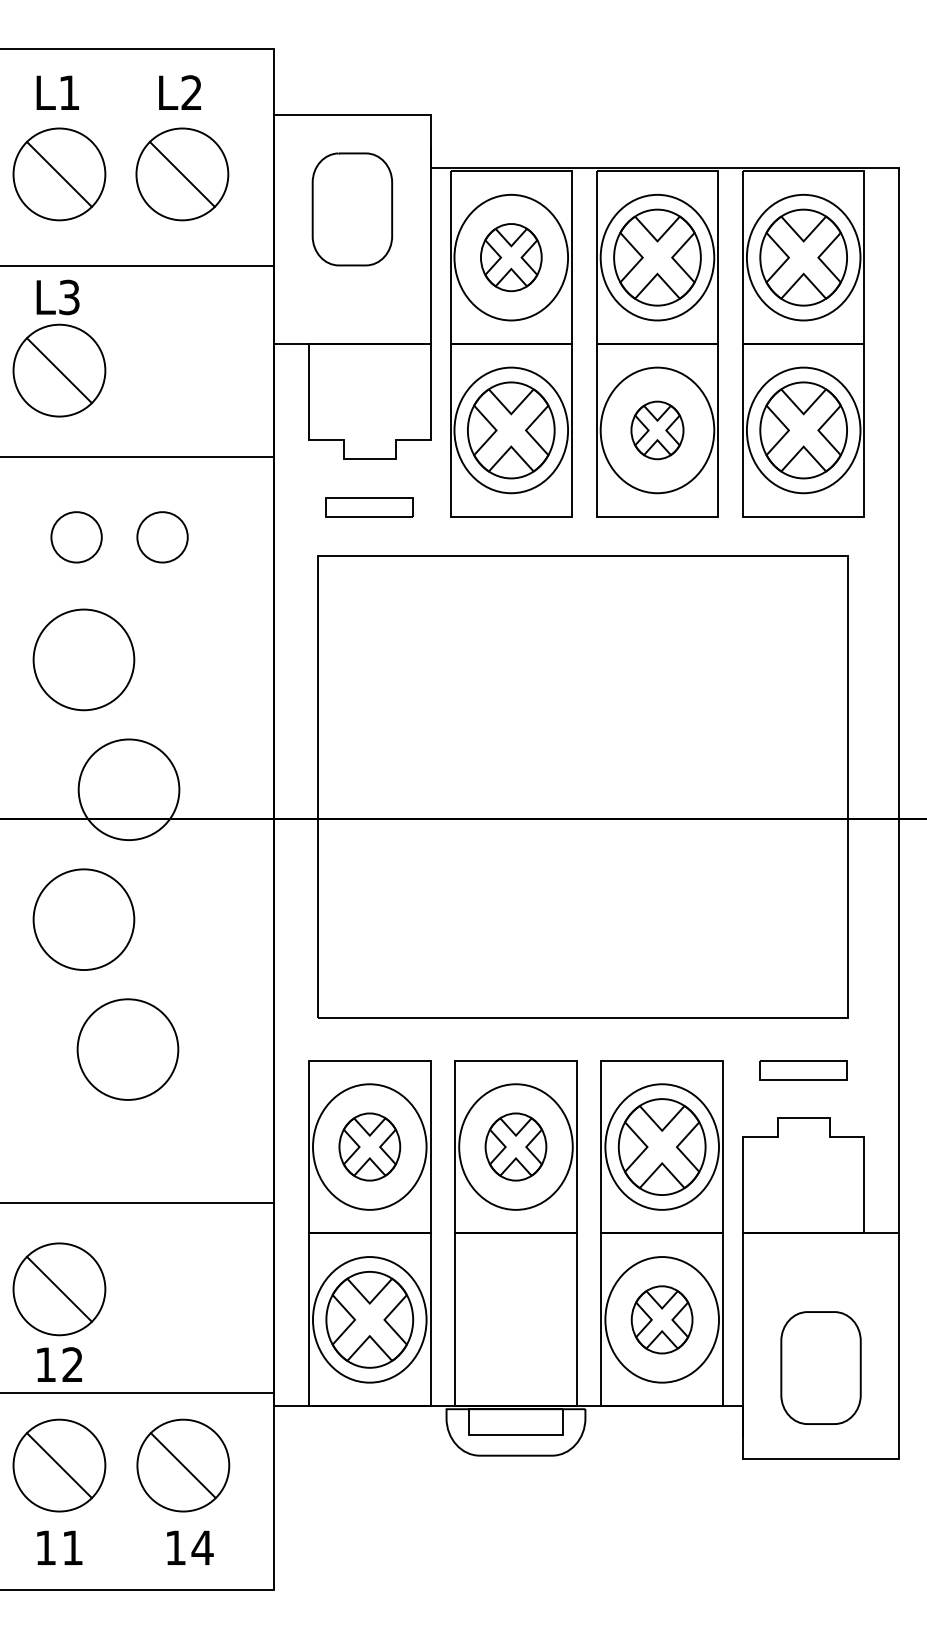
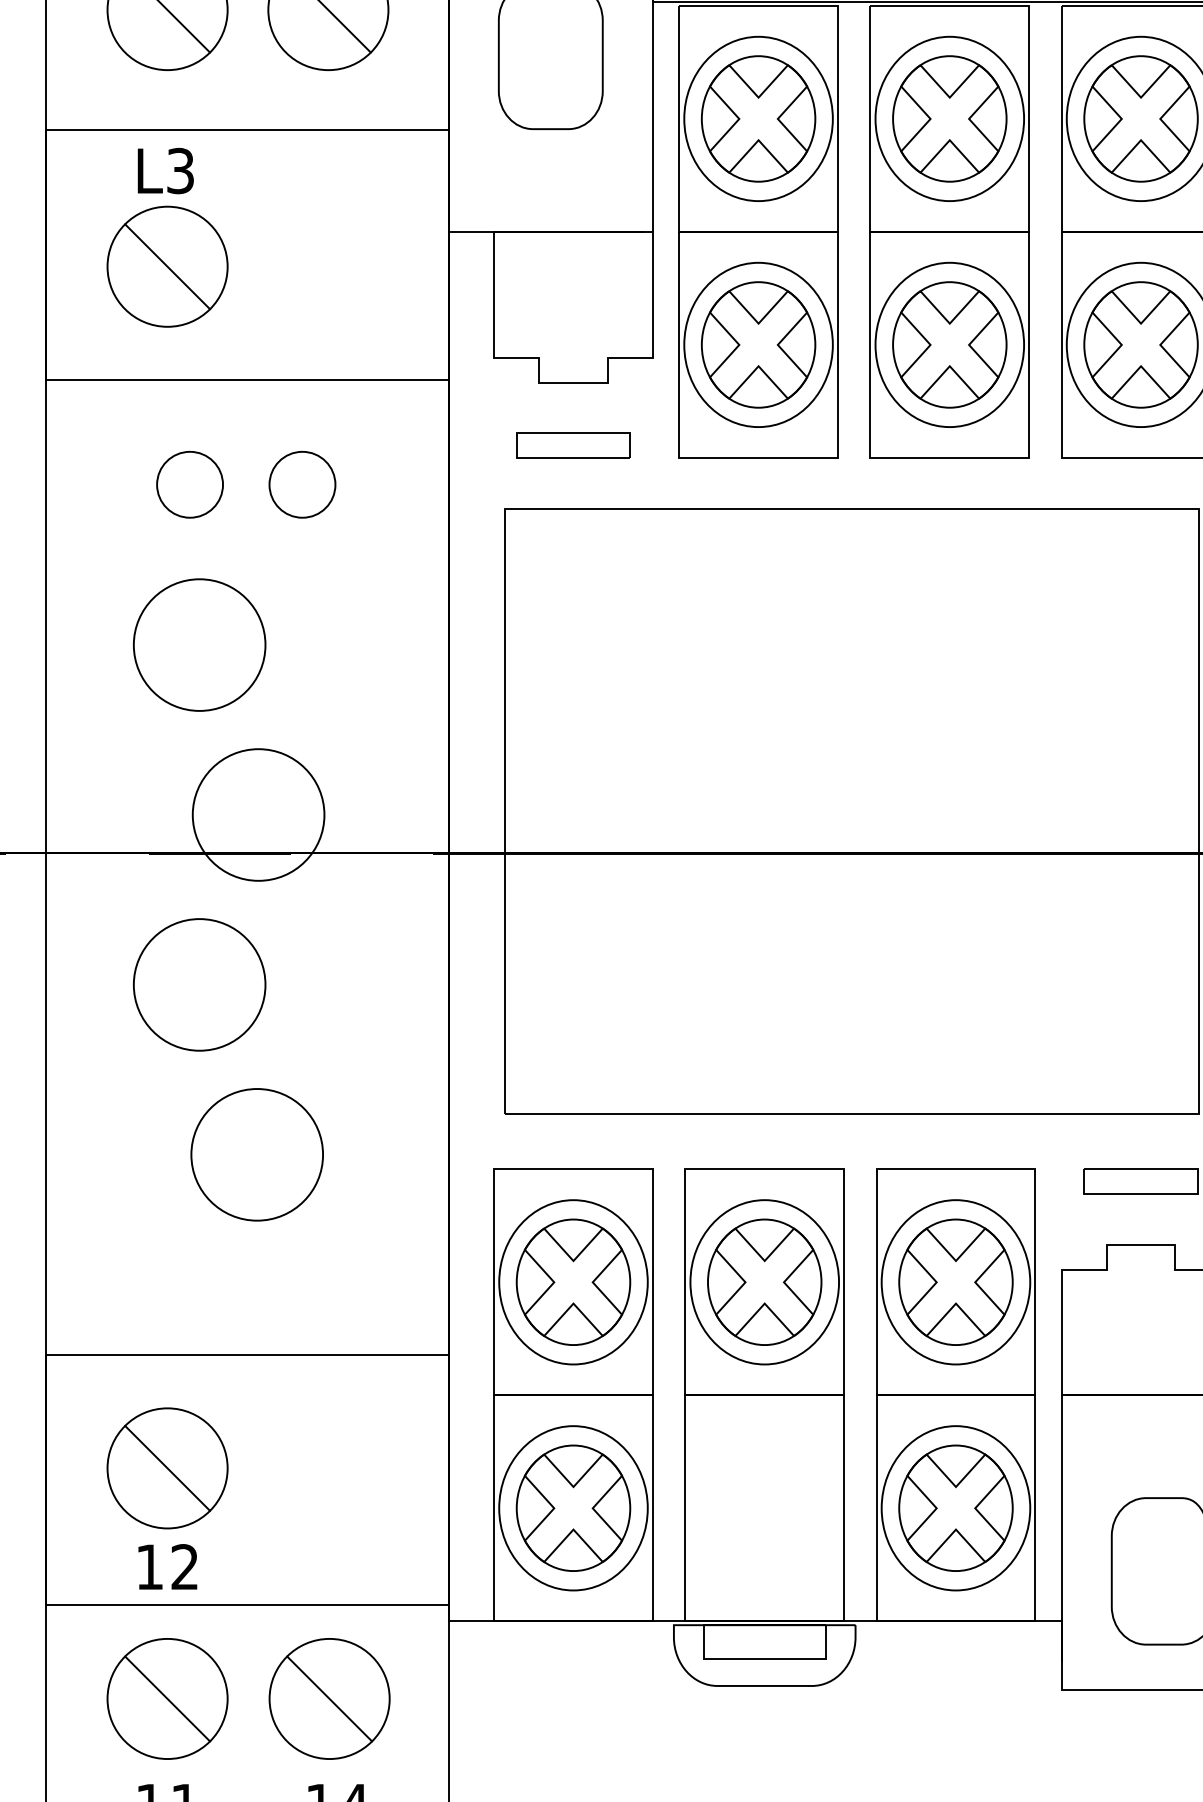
part: (511, 257) -> (758, 118), size x1.43
part: (657, 430) -> (949, 345), size x1.67
part: (369, 1146) -> (573, 1281), size x1.43
part: (515, 1146) -> (764, 1281), size x1.43
part: (661, 1319) -> (955, 1507), size x1.43

